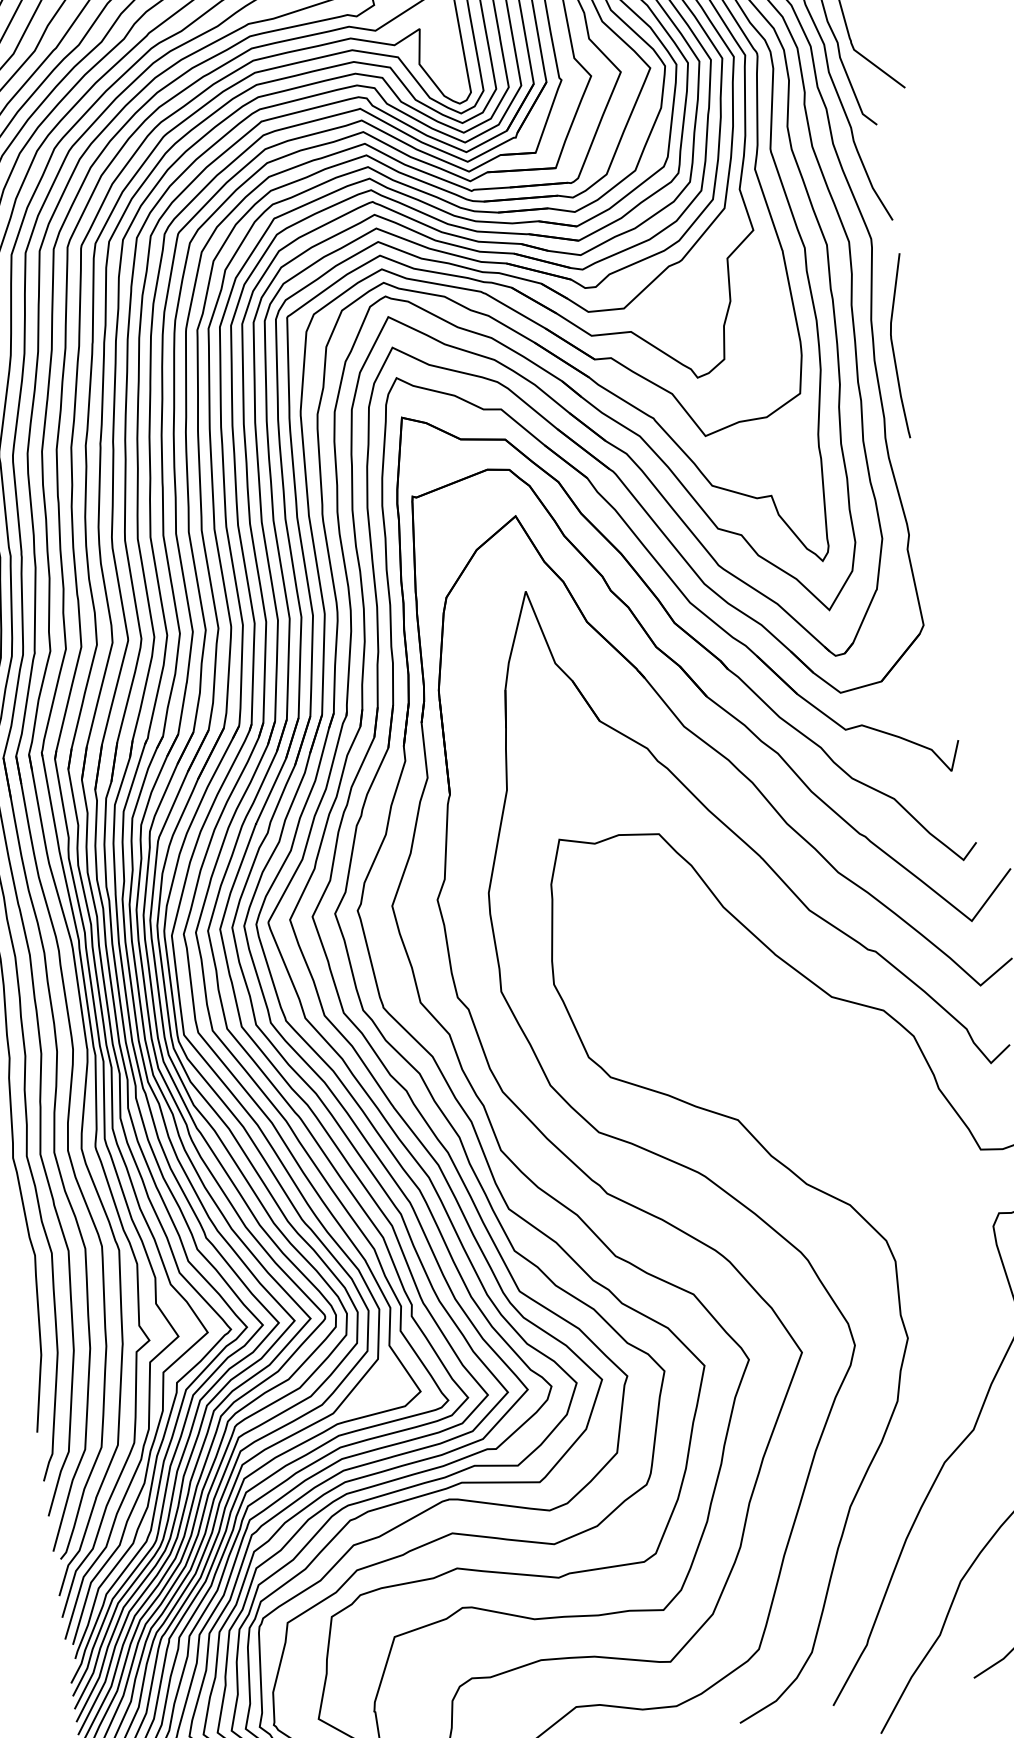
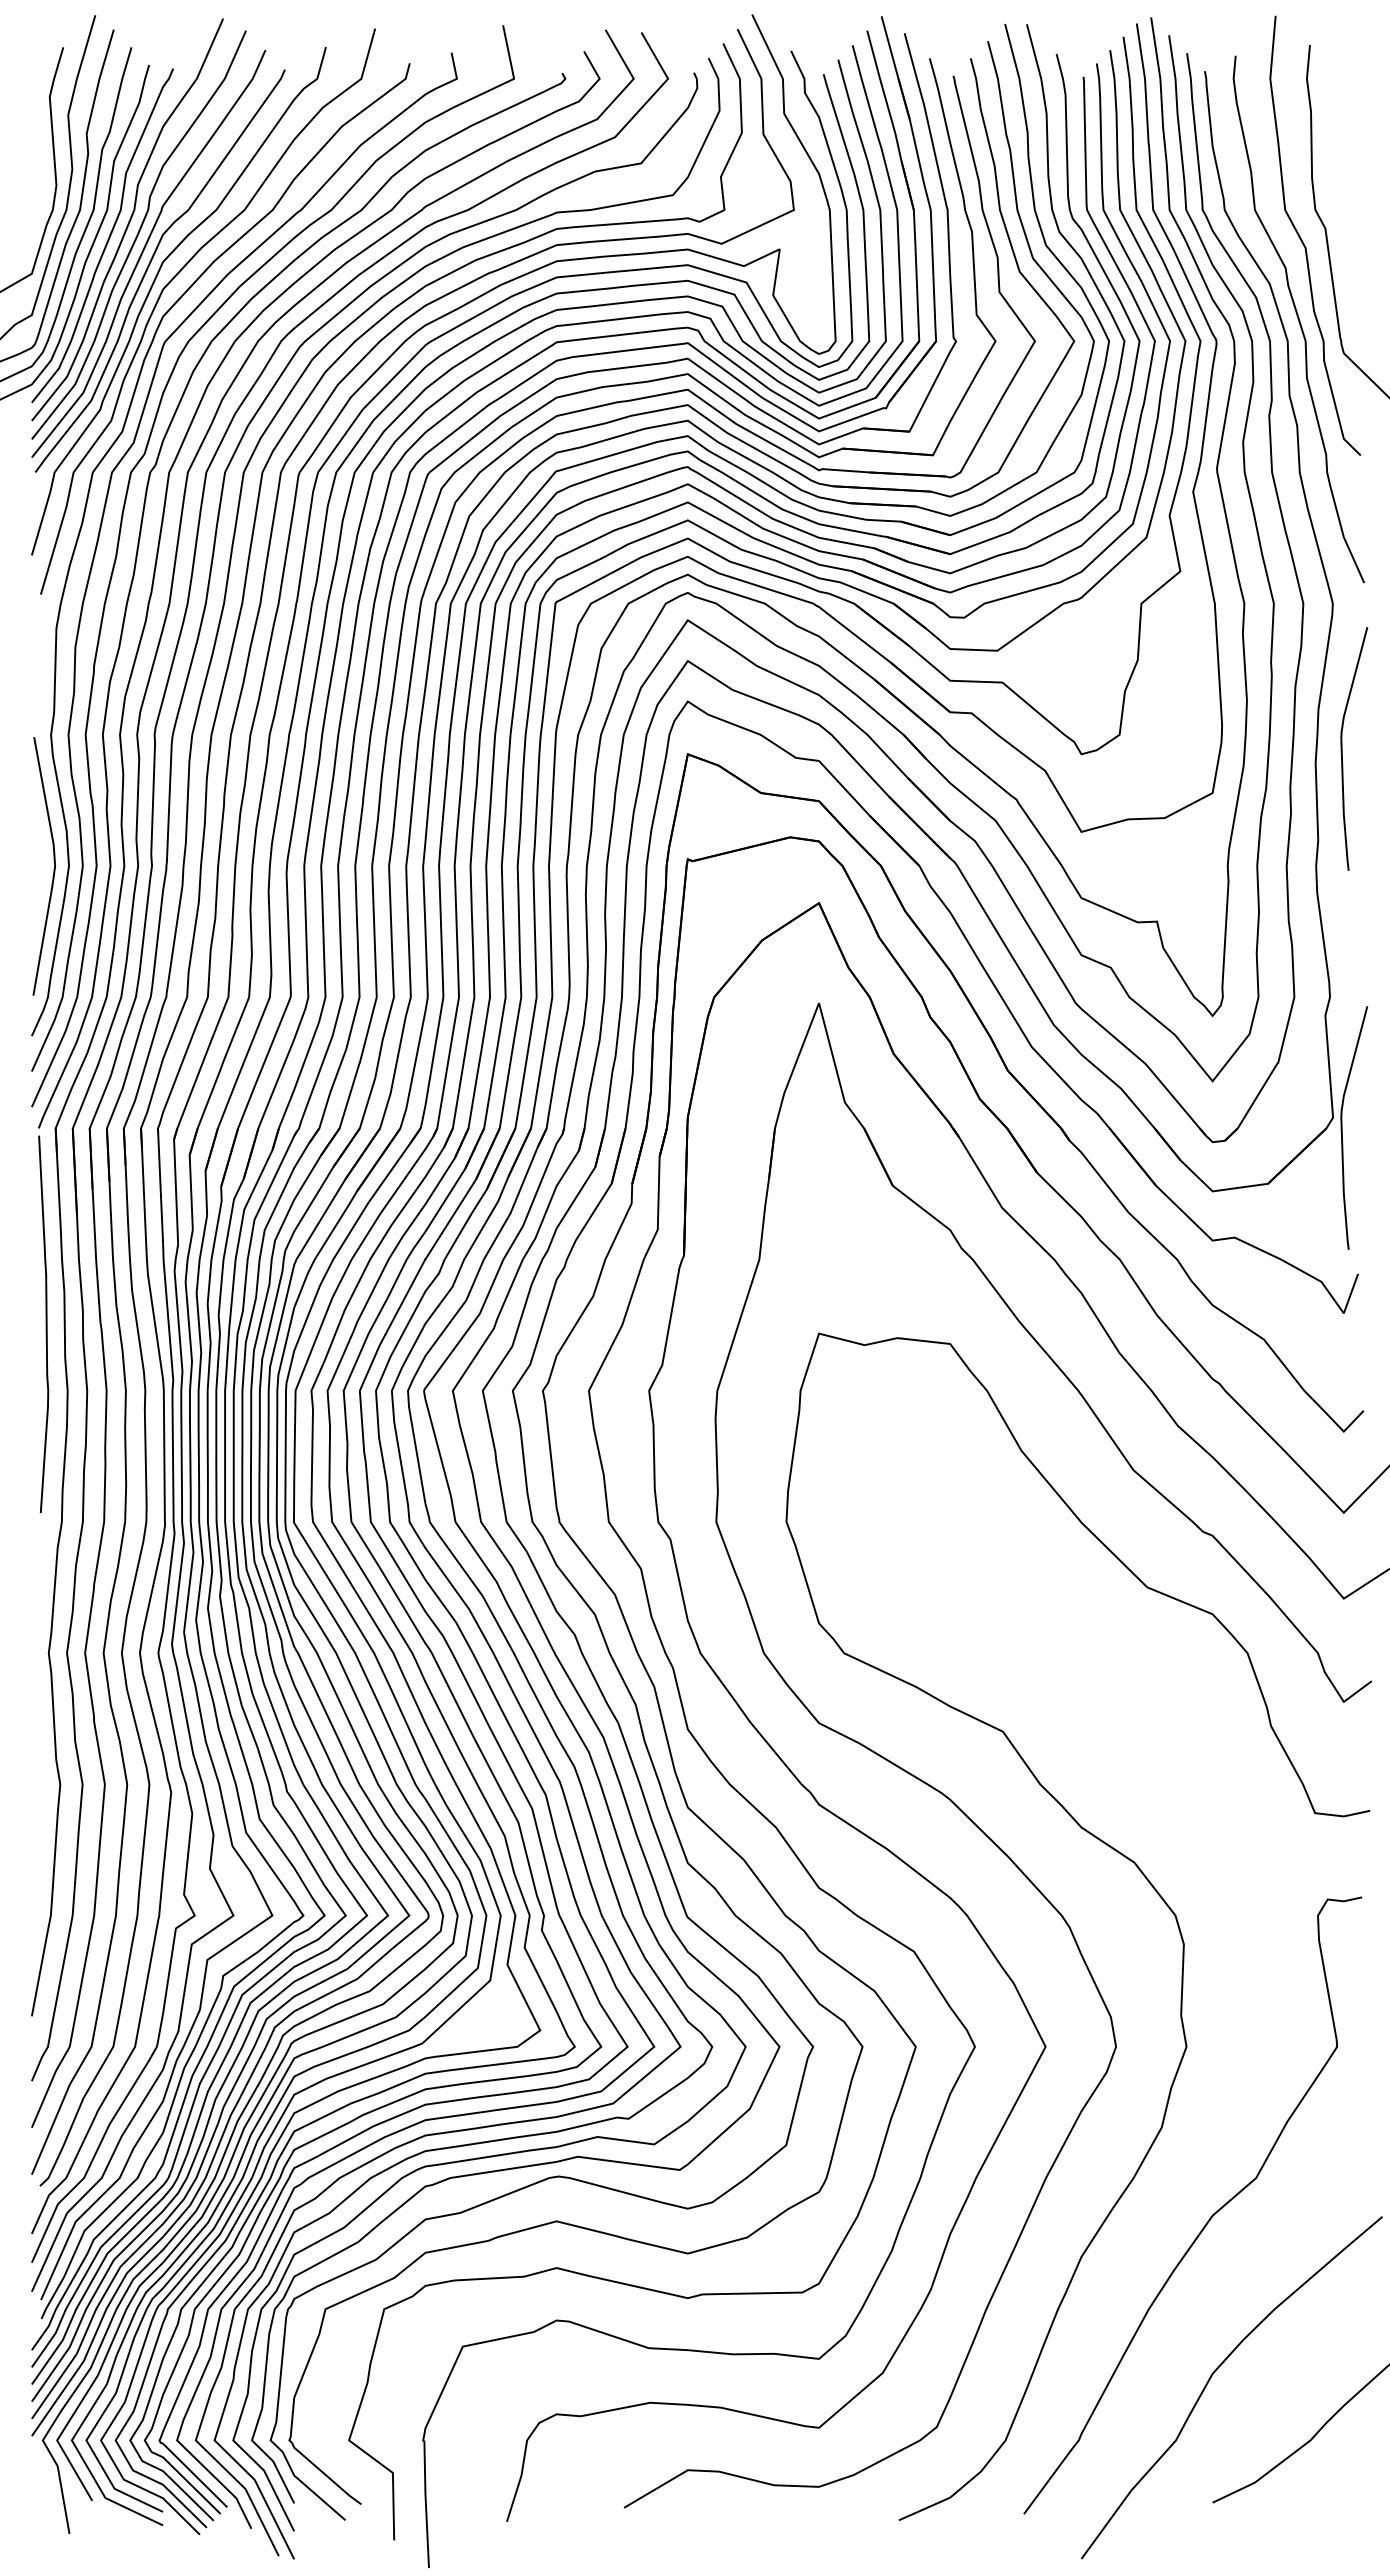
curve: (931, 631) -> (1342, 1127), added

